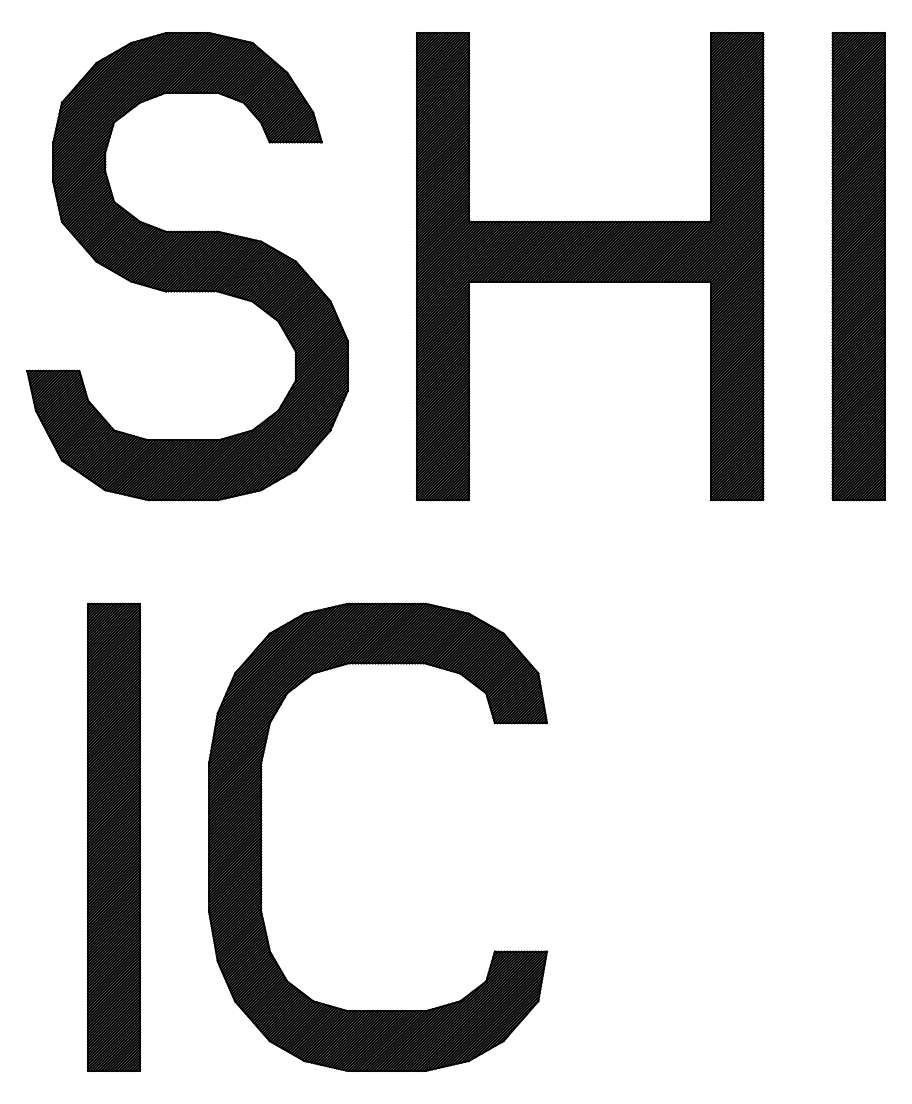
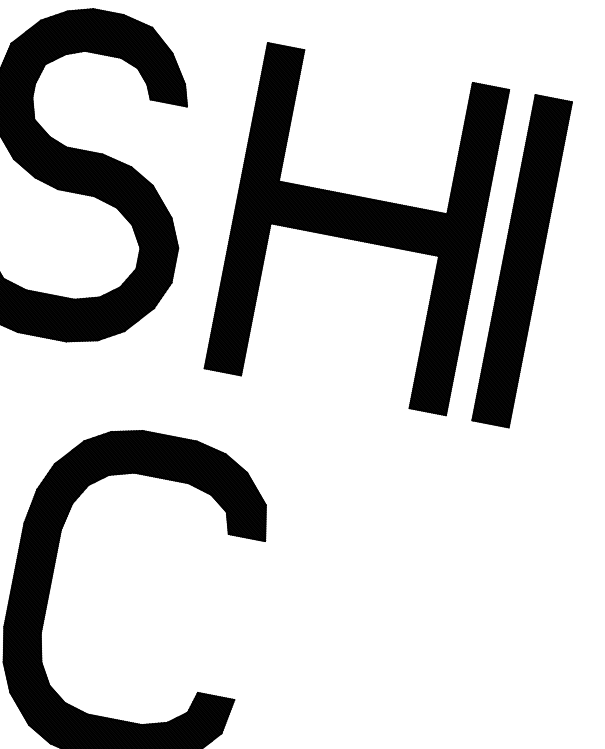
part: (858, 266) -> (522, 261), moved

